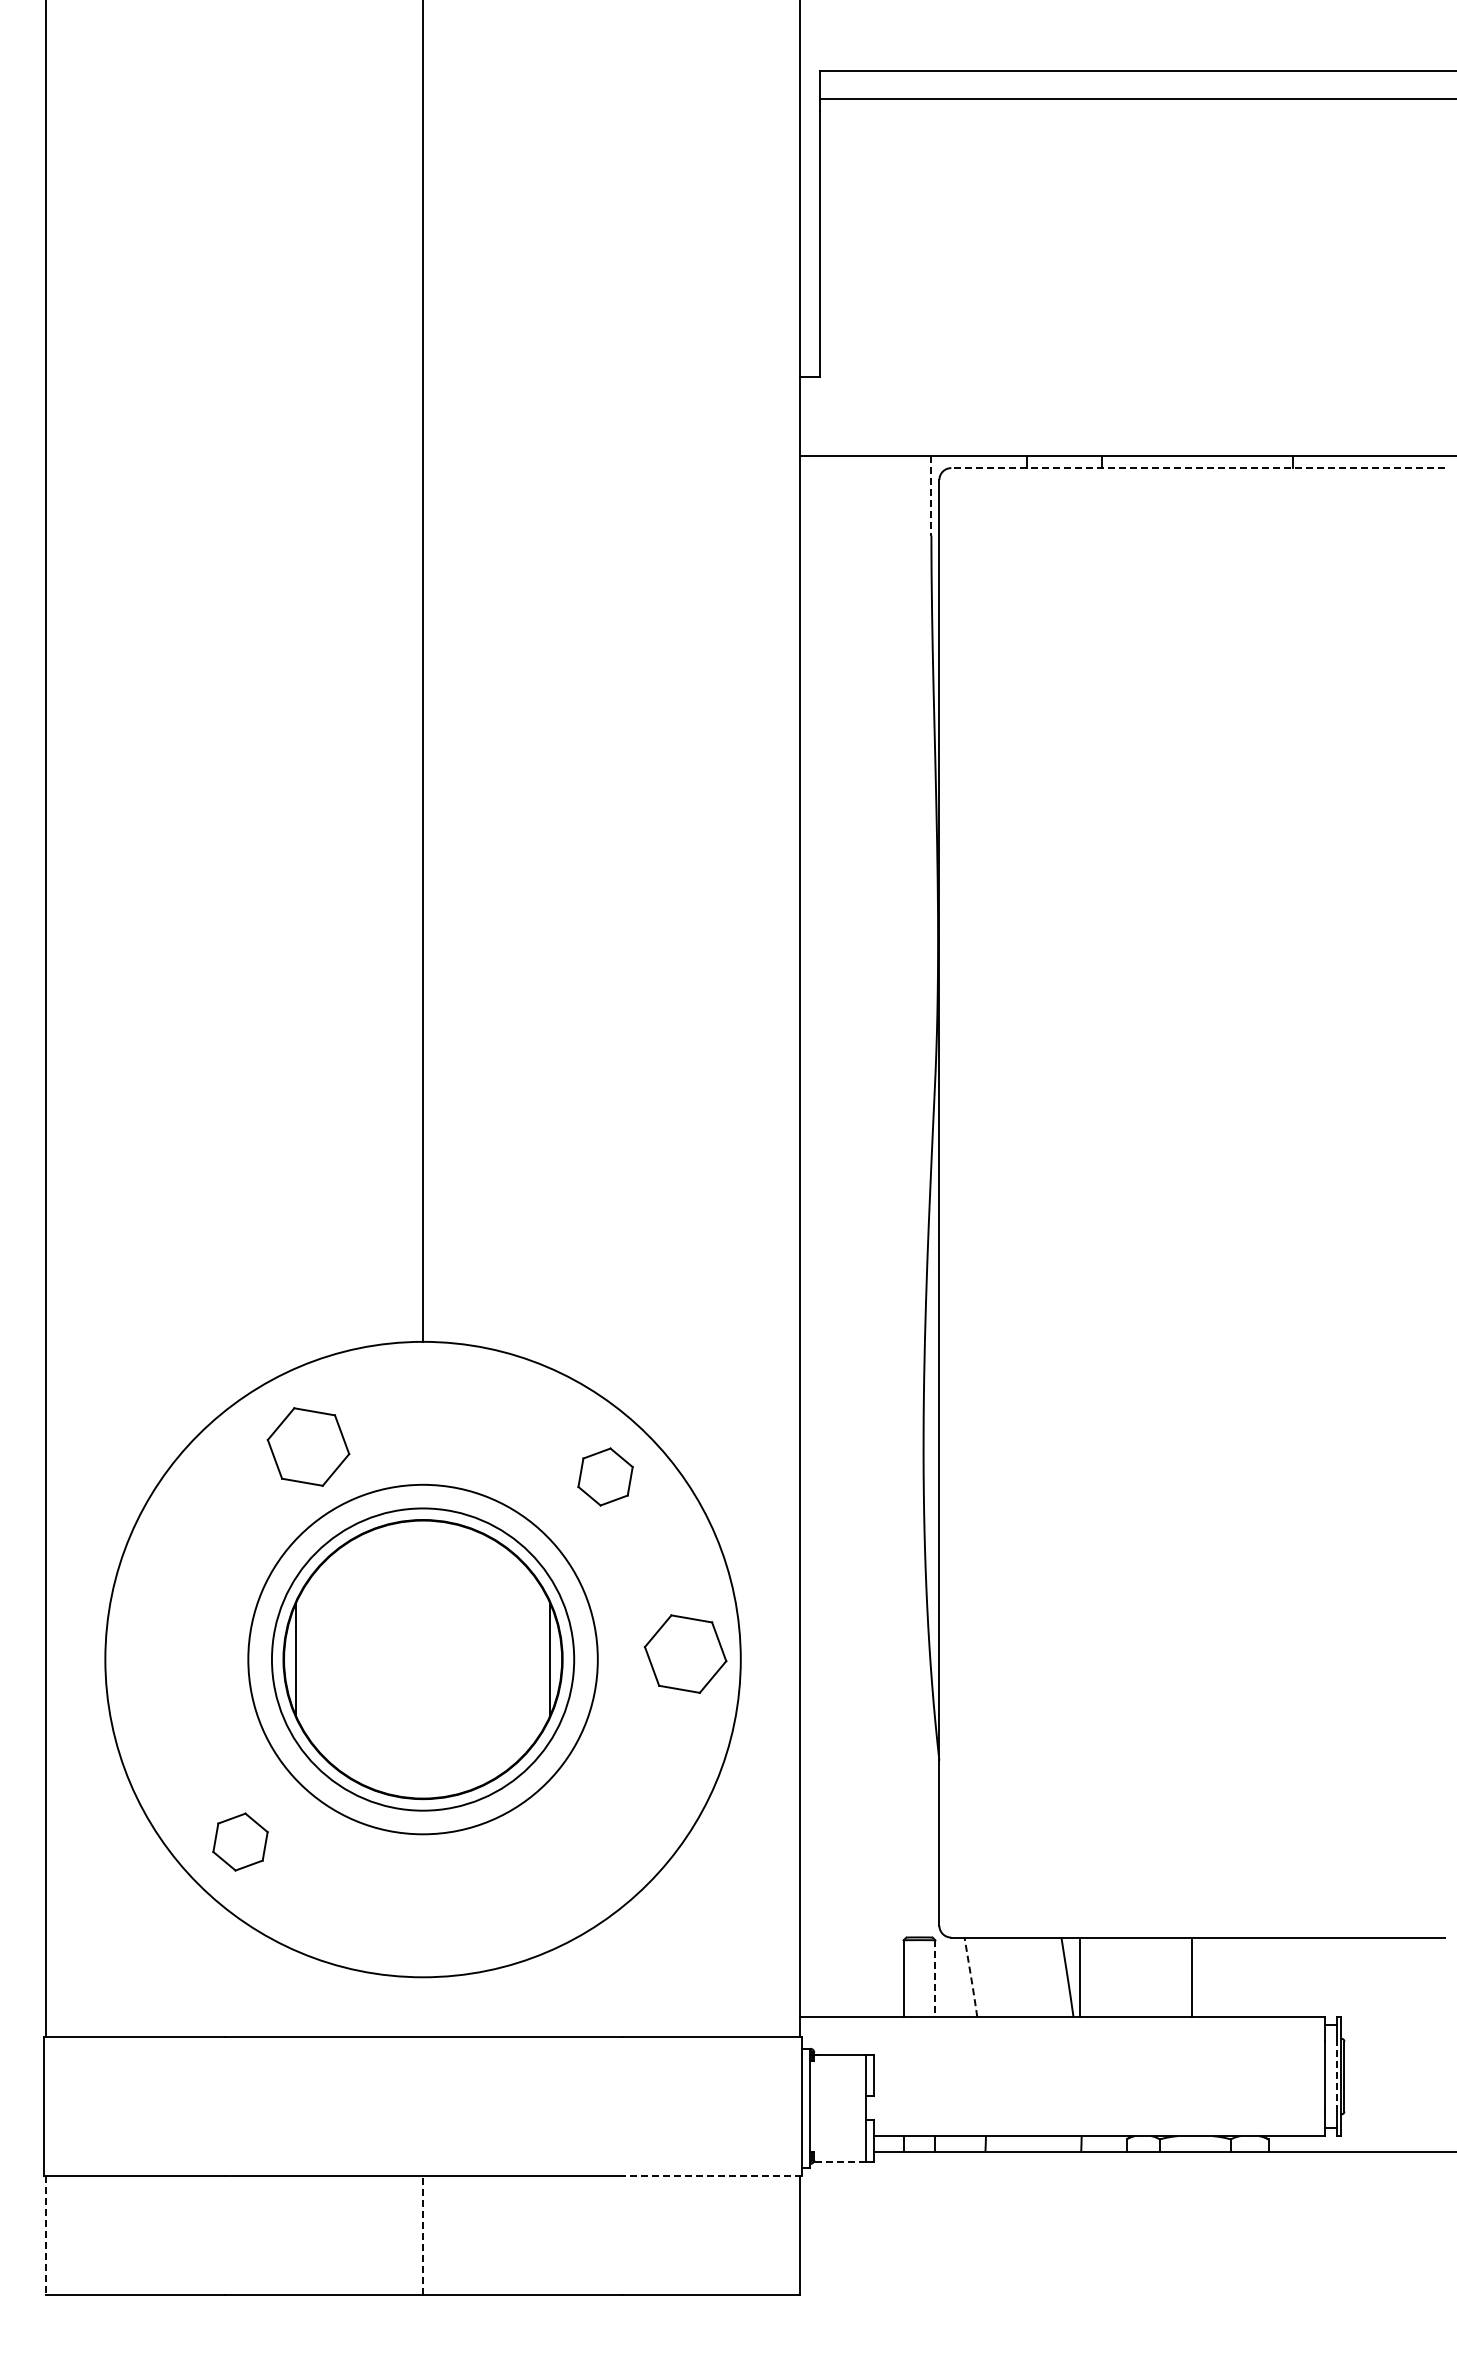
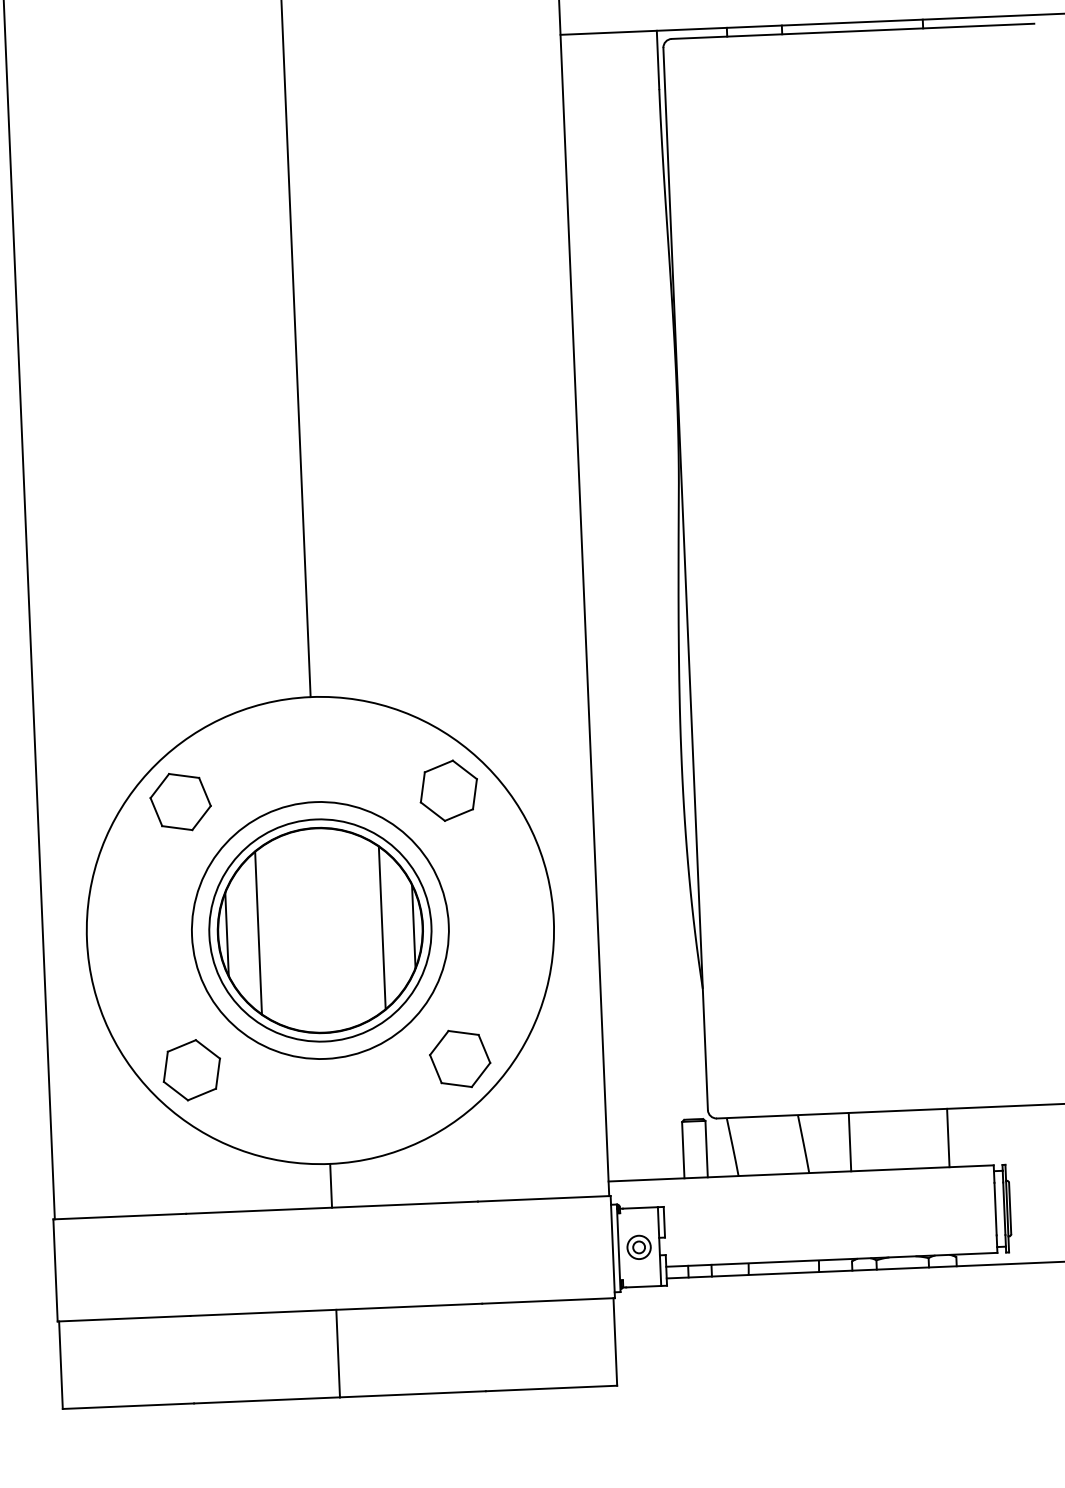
line: (1198, 468) -> (853, 31), dashed -> solid
line: (931, 495) -> (658, 59), dashed -> solid
part: (308, 1446) -> (180, 801), moved
part: (605, 1476) -> (448, 790), size x1.43
part: (685, 1653) -> (460, 1058), moved
line: (338, 1659) -> (258, 933), added
line: (507, 1659) -> (382, 927), added
part: (240, 1841) -> (191, 1069), size x1.43
line: (971, 1977) -> (733, 1147), dashed -> solid
line: (1079, 1977) -> (849, 1142), moved
line: (1192, 1977) -> (948, 1138), moved
line: (935, 1979) -> (706, 1149), dashed -> solid
line: (423, 2006) -> (331, 1185), added
line: (1336, 2076) -> (1004, 1208), dashed -> solid
part: (837, 2108) -> (638, 1247), added
line: (842, 2161) -> (644, 1286), dashed -> solid
line: (711, 2175) -> (548, 1300), dashed -> solid
line: (45, 2235) -> (60, 1365), dashed -> solid
line: (423, 2235) -> (338, 1353), dashed -> solid

